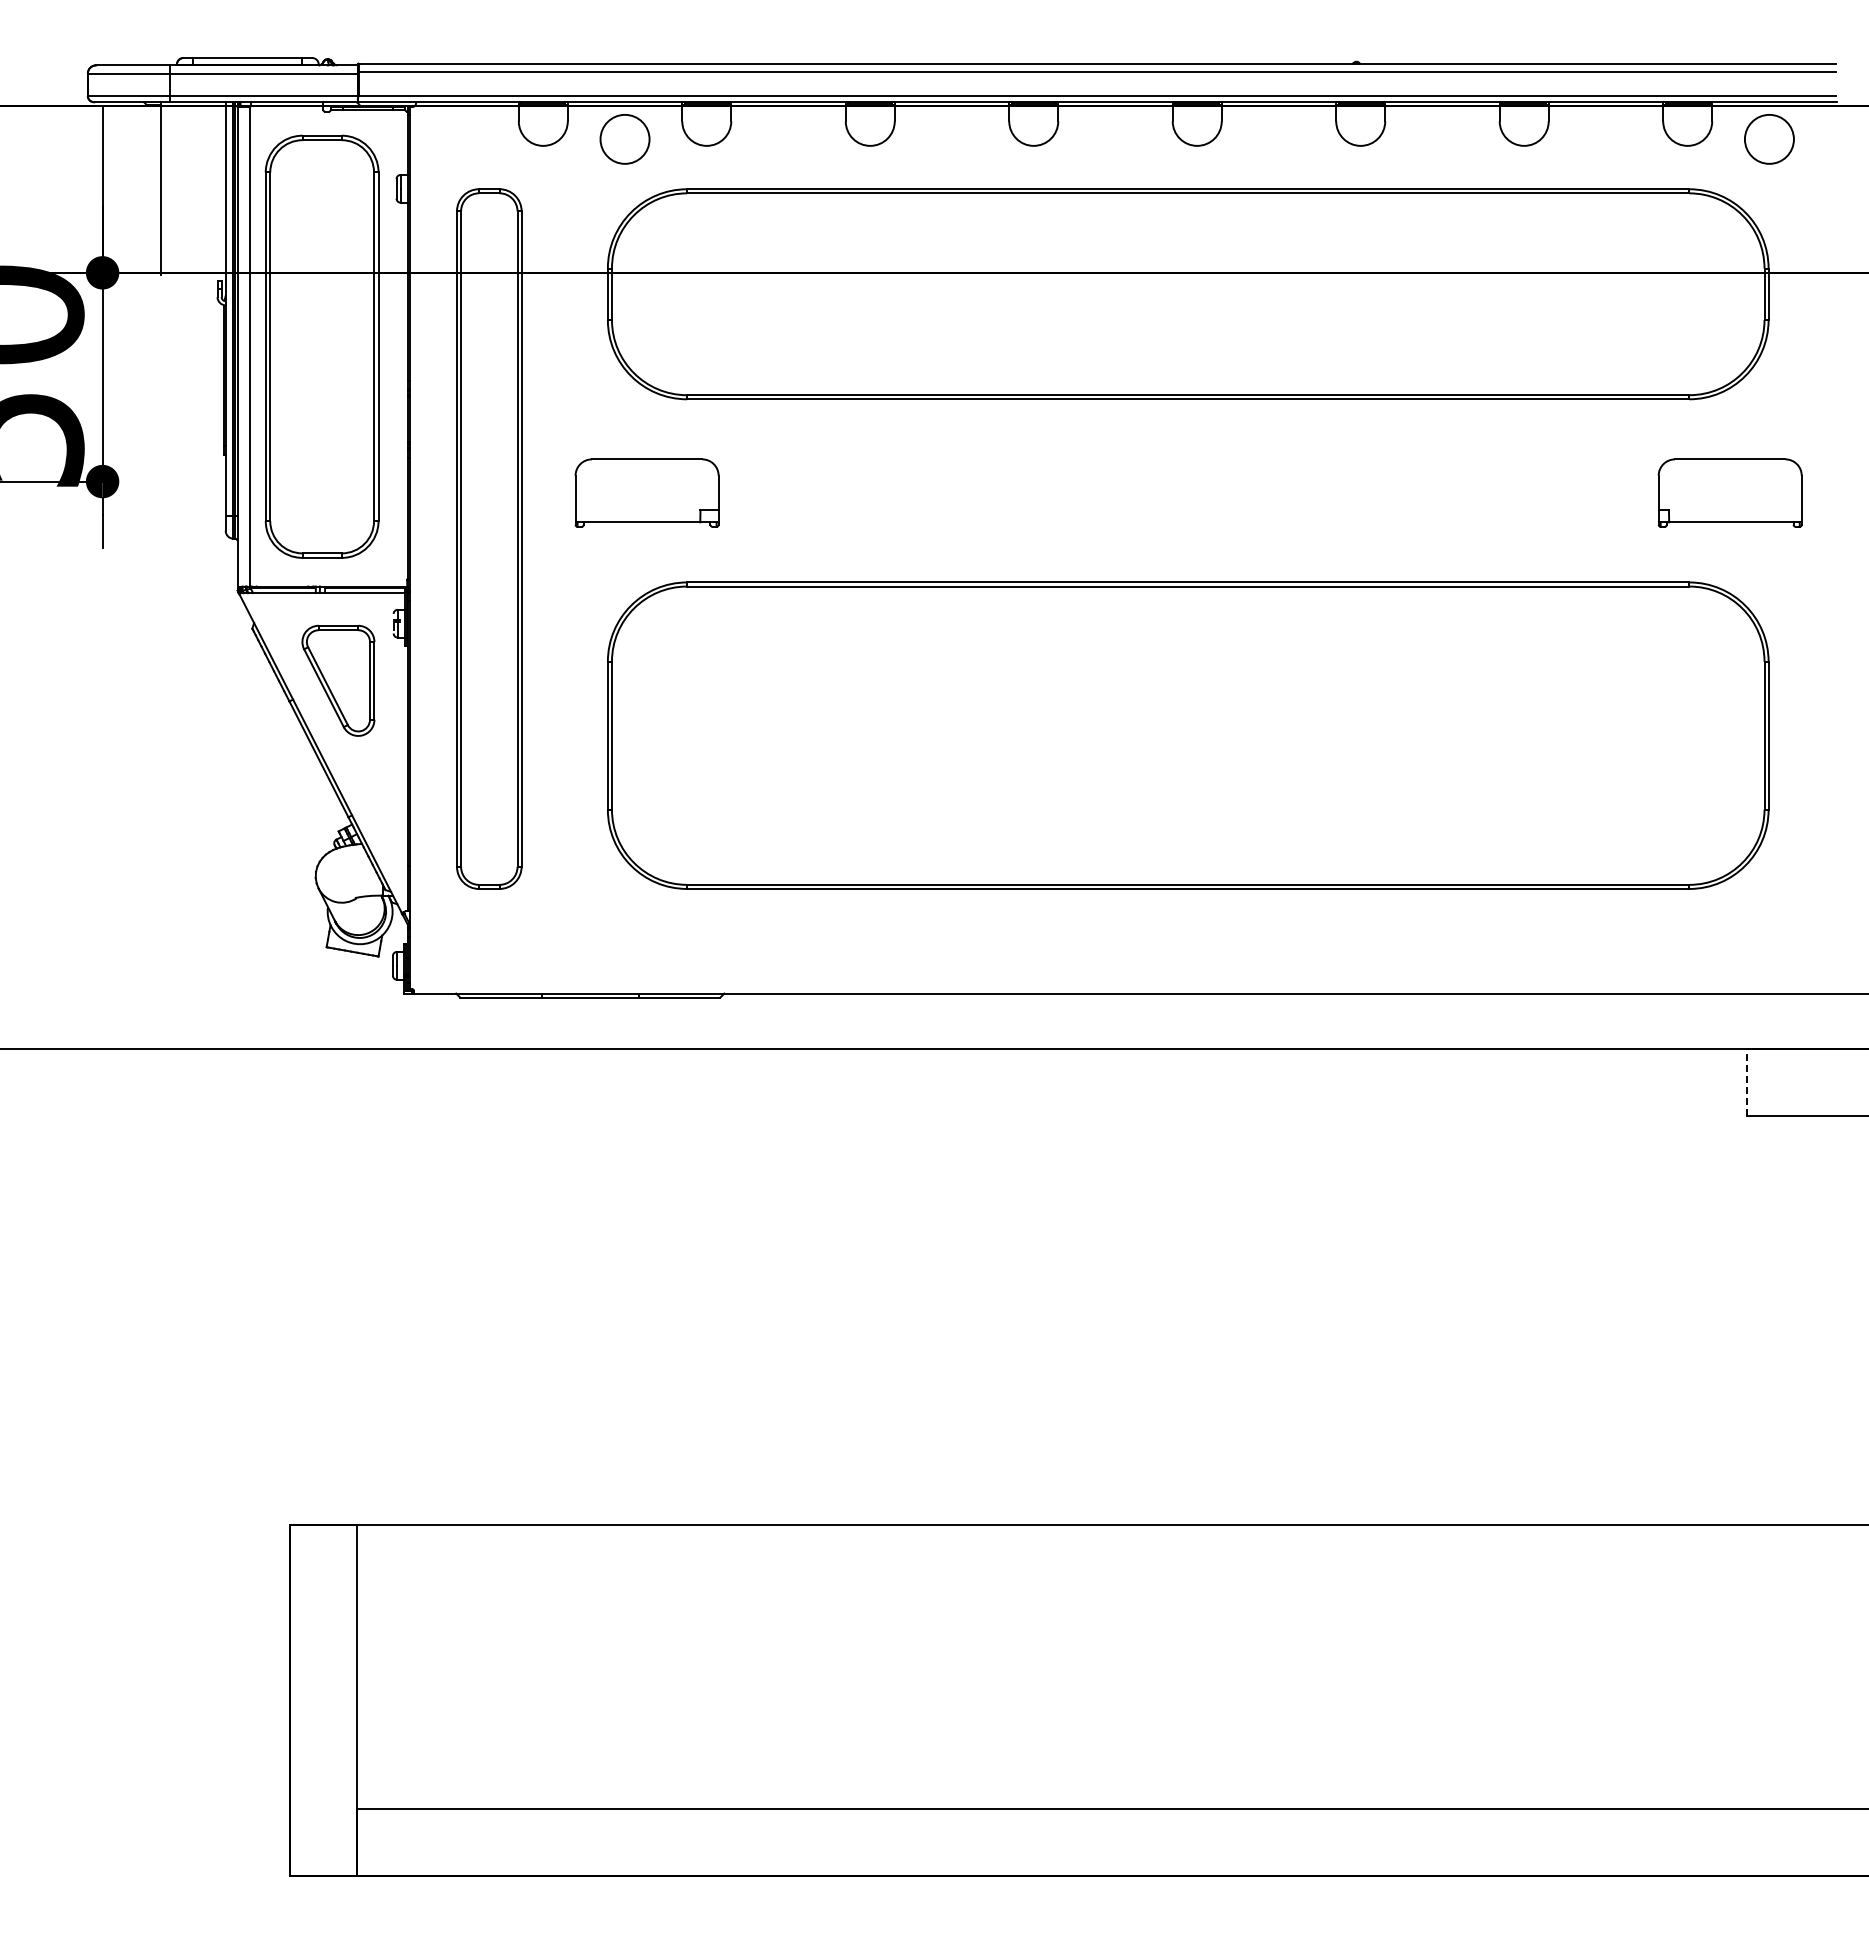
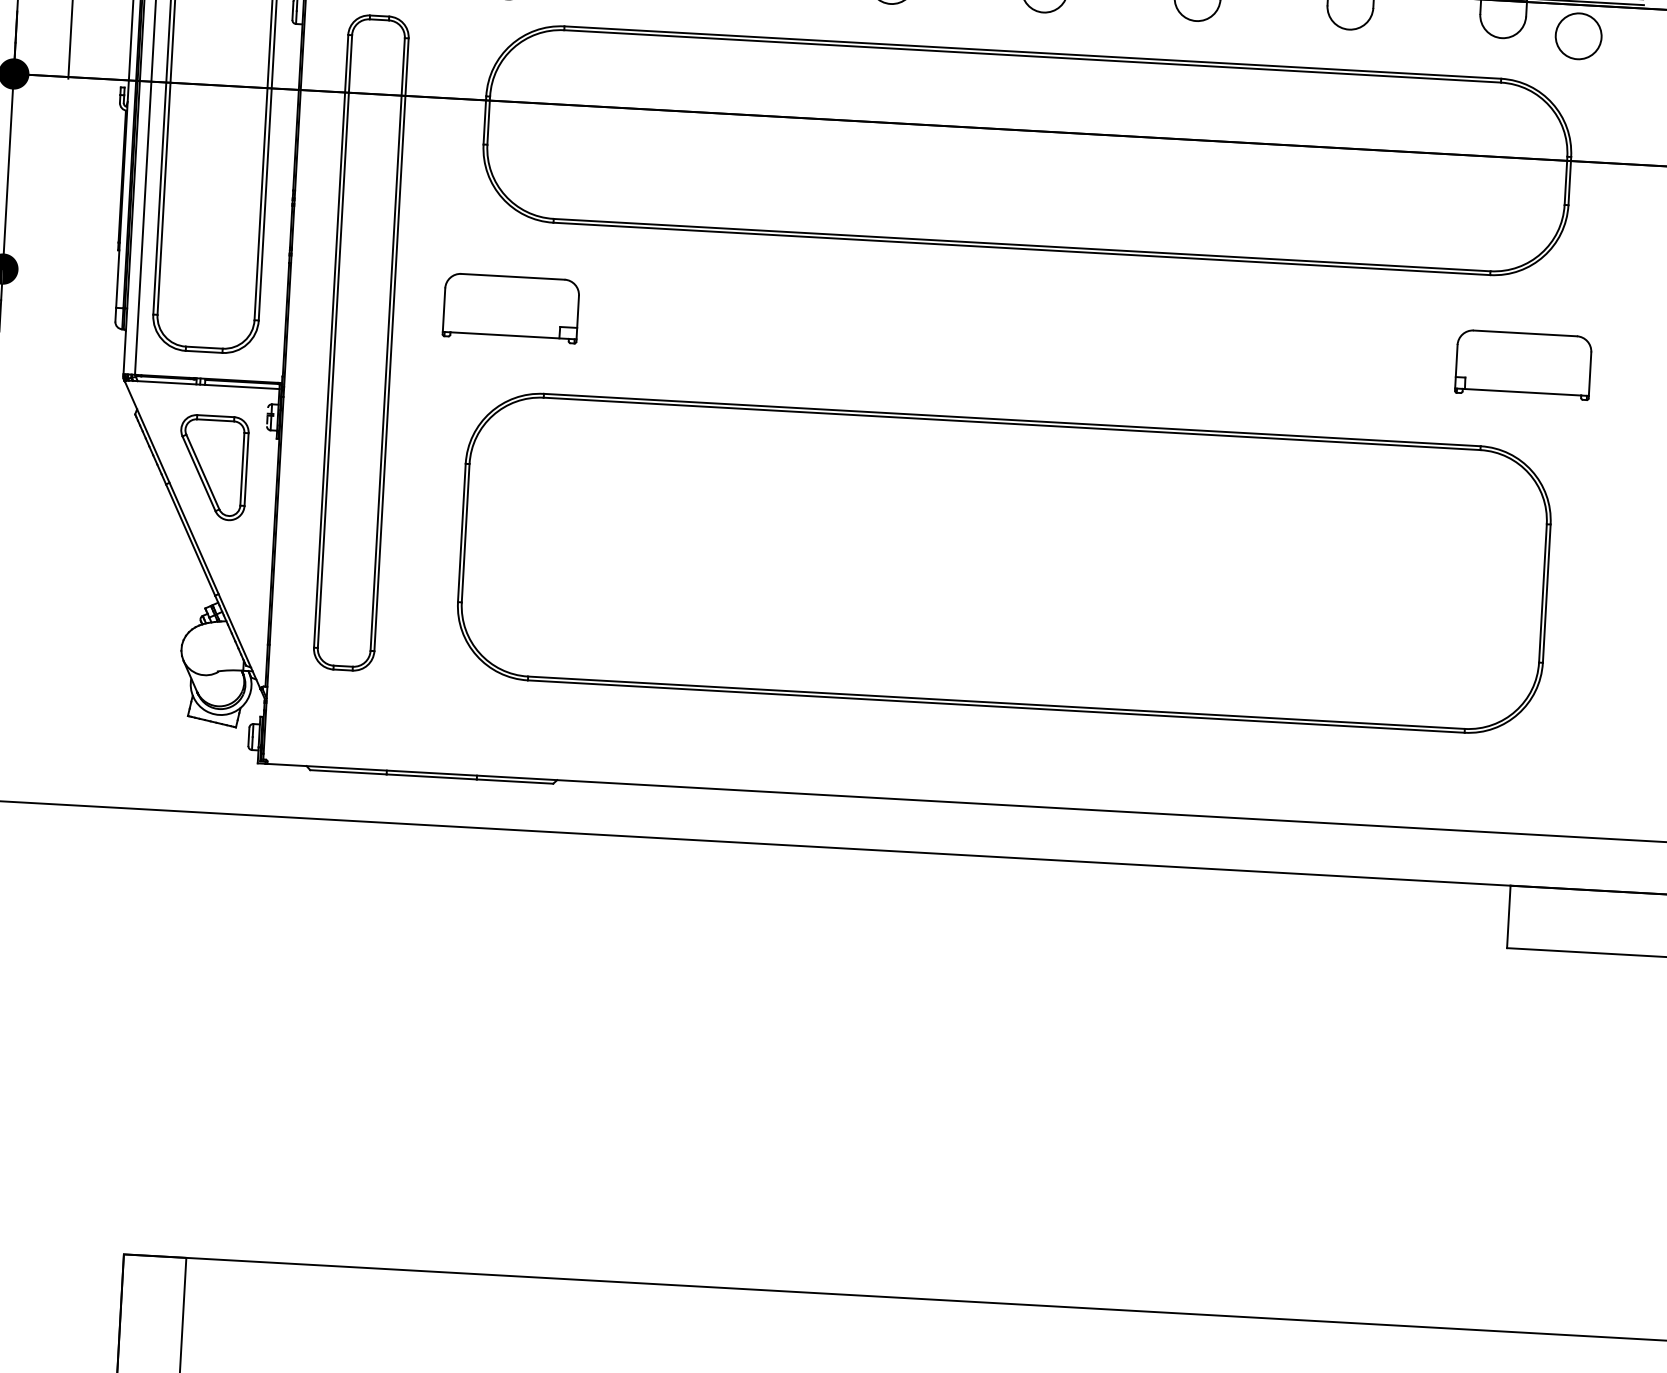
line: (1747, 1082) -> (1508, 916), dashed -> solid

